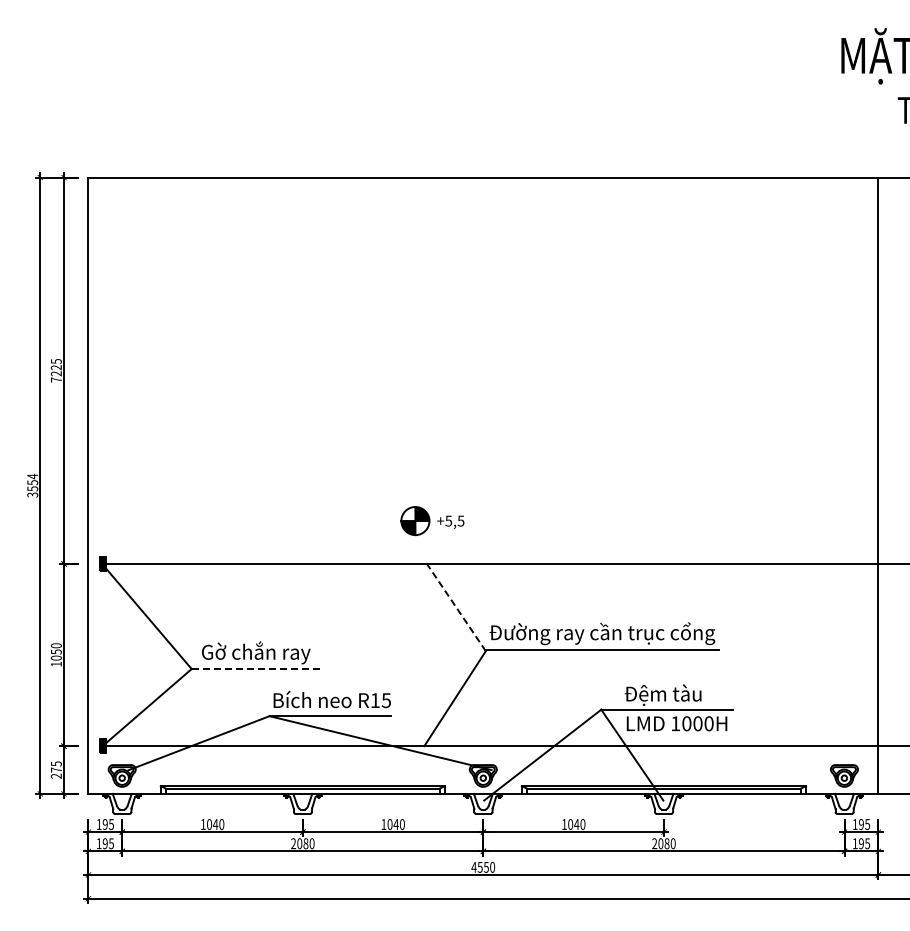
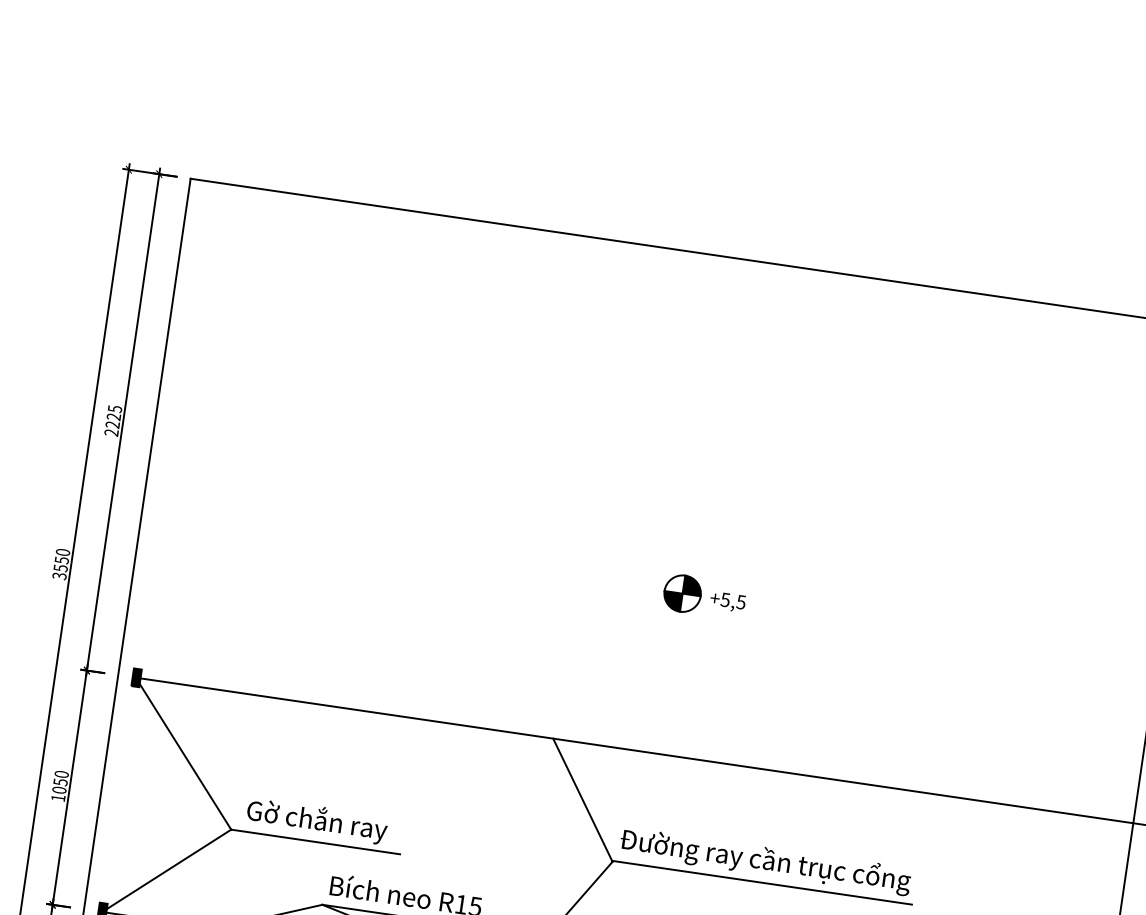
text: (55, 379) -> (110, 432), 7225 -> 2225
text: (32, 476) -> (62, 552), 3554 -> 3550
part: (432, 521) -> (704, 597), moved
line: (456, 607) -> (583, 800), dashed -> solid
line: (257, 669) -> (315, 842), dashed -> solid

